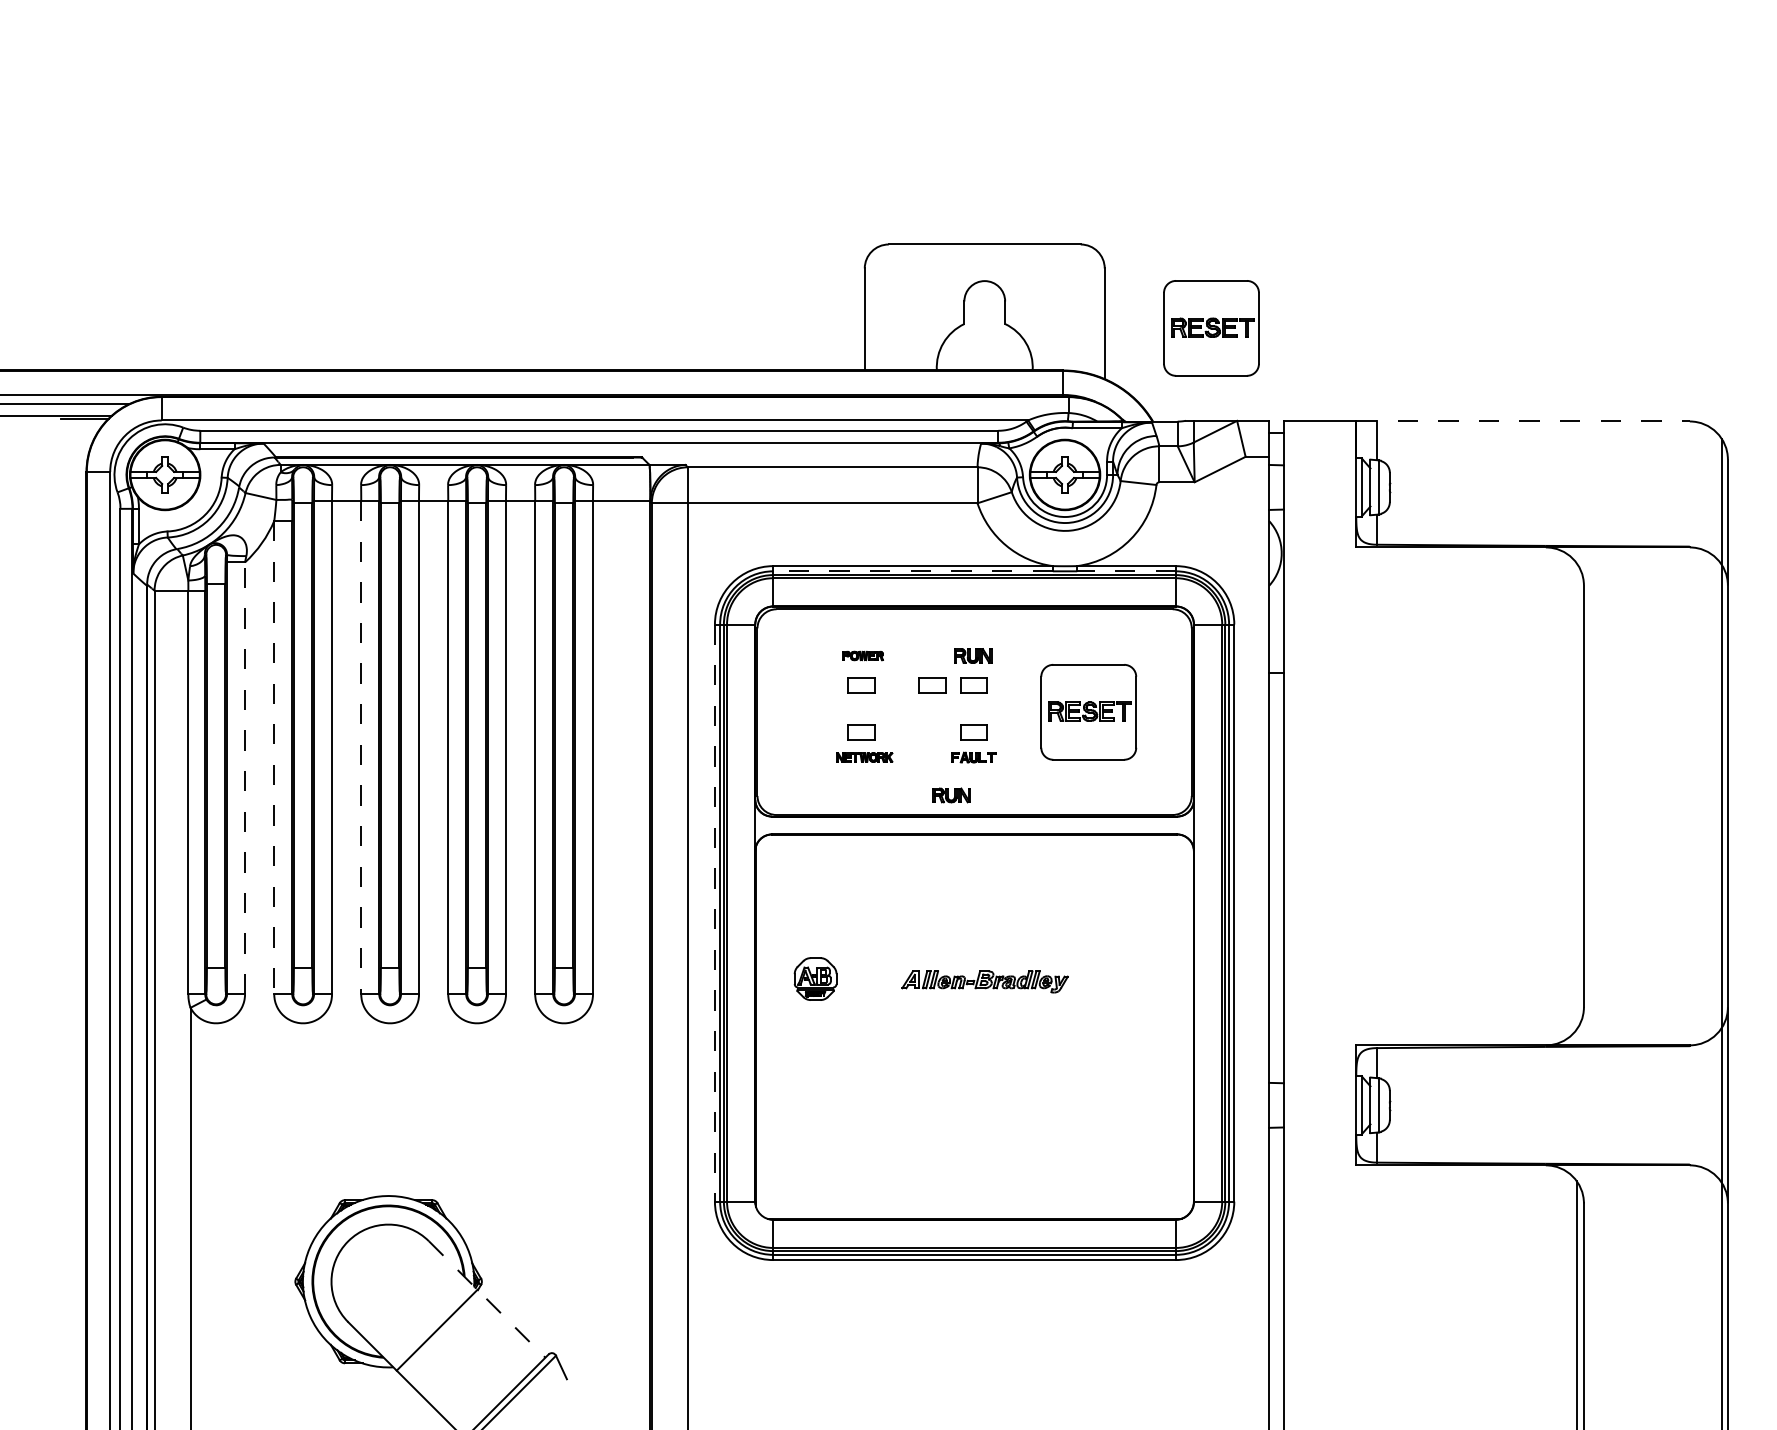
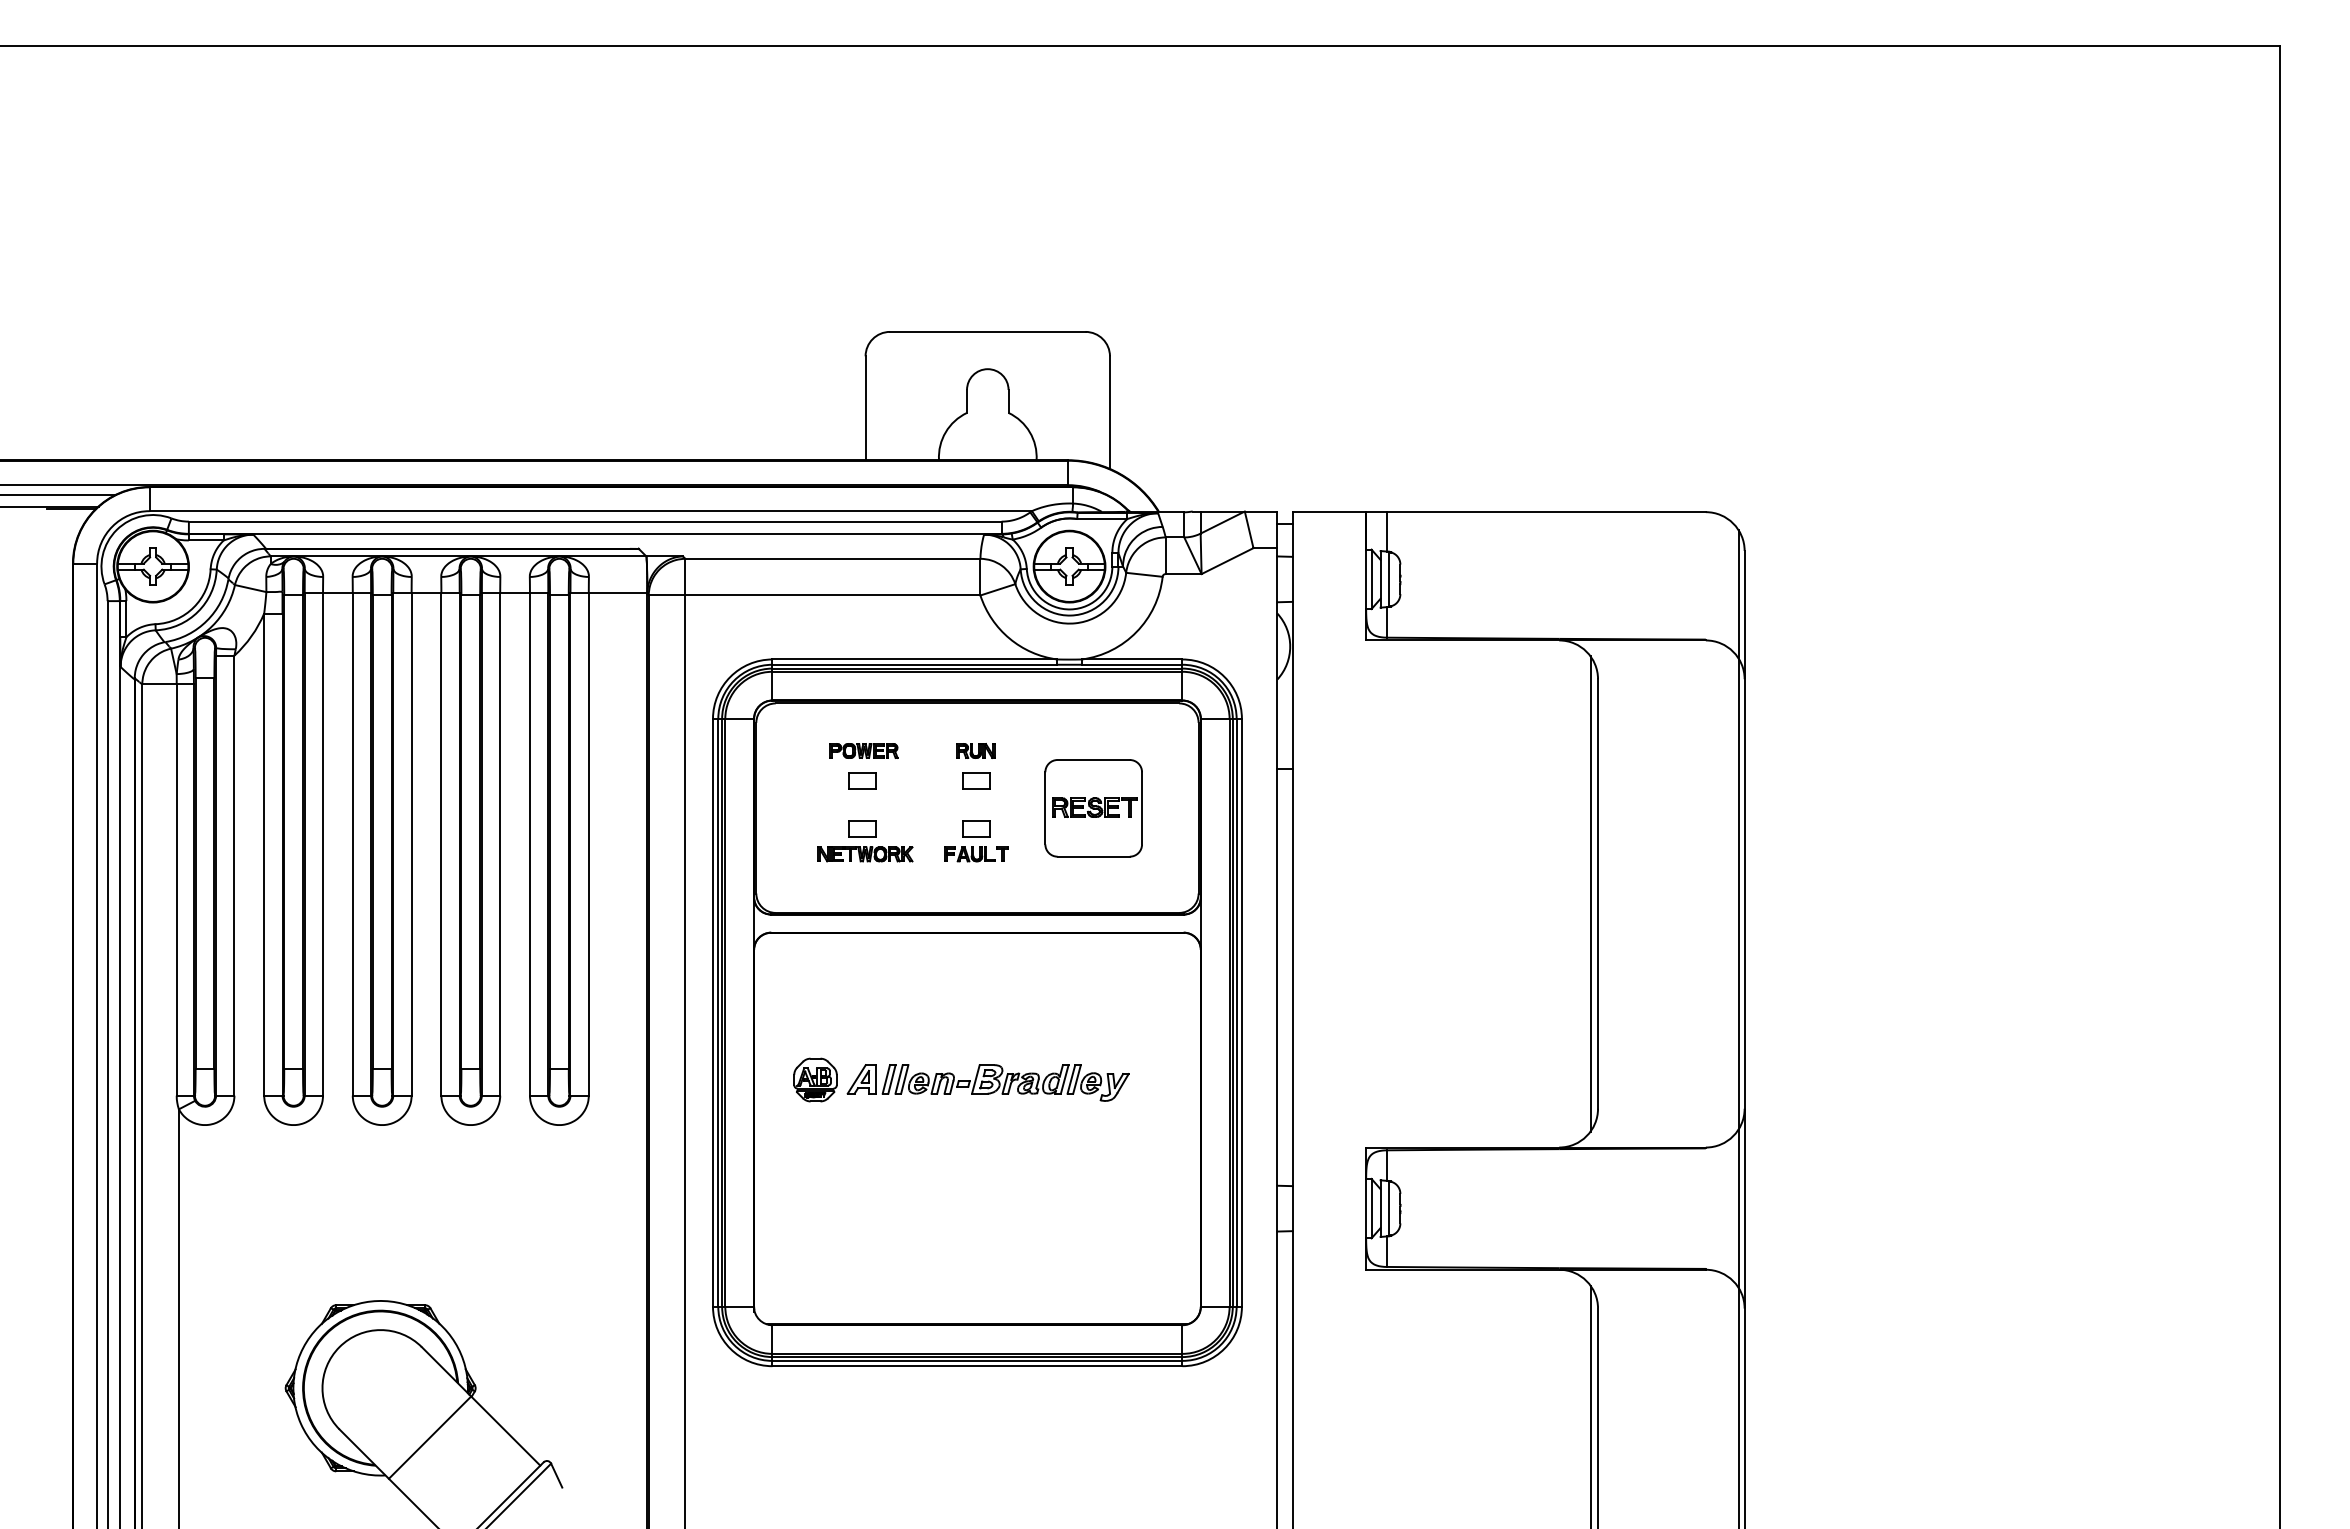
part: (1211, 328) -> (1218, 417), removed
line: (1523, 421) -> (1536, 512), dashed -> solid
line: (912, 571) -> (914, 664), dashed -> solid
line: (1125, 571) -> (1131, 664), dashed -> solid
part: (862, 655) -> (863, 750), size x1.67
part: (932, 684) -> (934, 780), removed
line: (360, 747) -> (352, 844), dashed -> solid
part: (864, 757) -> (865, 854), size x1.67
part: (973, 757) -> (976, 854), size x1.43
line: (274, 758) -> (264, 855), dashed -> solid
line: (245, 778) -> (234, 875), dashed -> solid
part: (951, 794) -> (953, 892), removed
line: (1576, 795) -> (1590, 893), added
line: (715, 912) -> (713, 1012), dashed -> solid
part: (984, 981) -> (987, 1082), size x1.67
line: (487, 1299) -> (481, 1406), dashed -> solid

